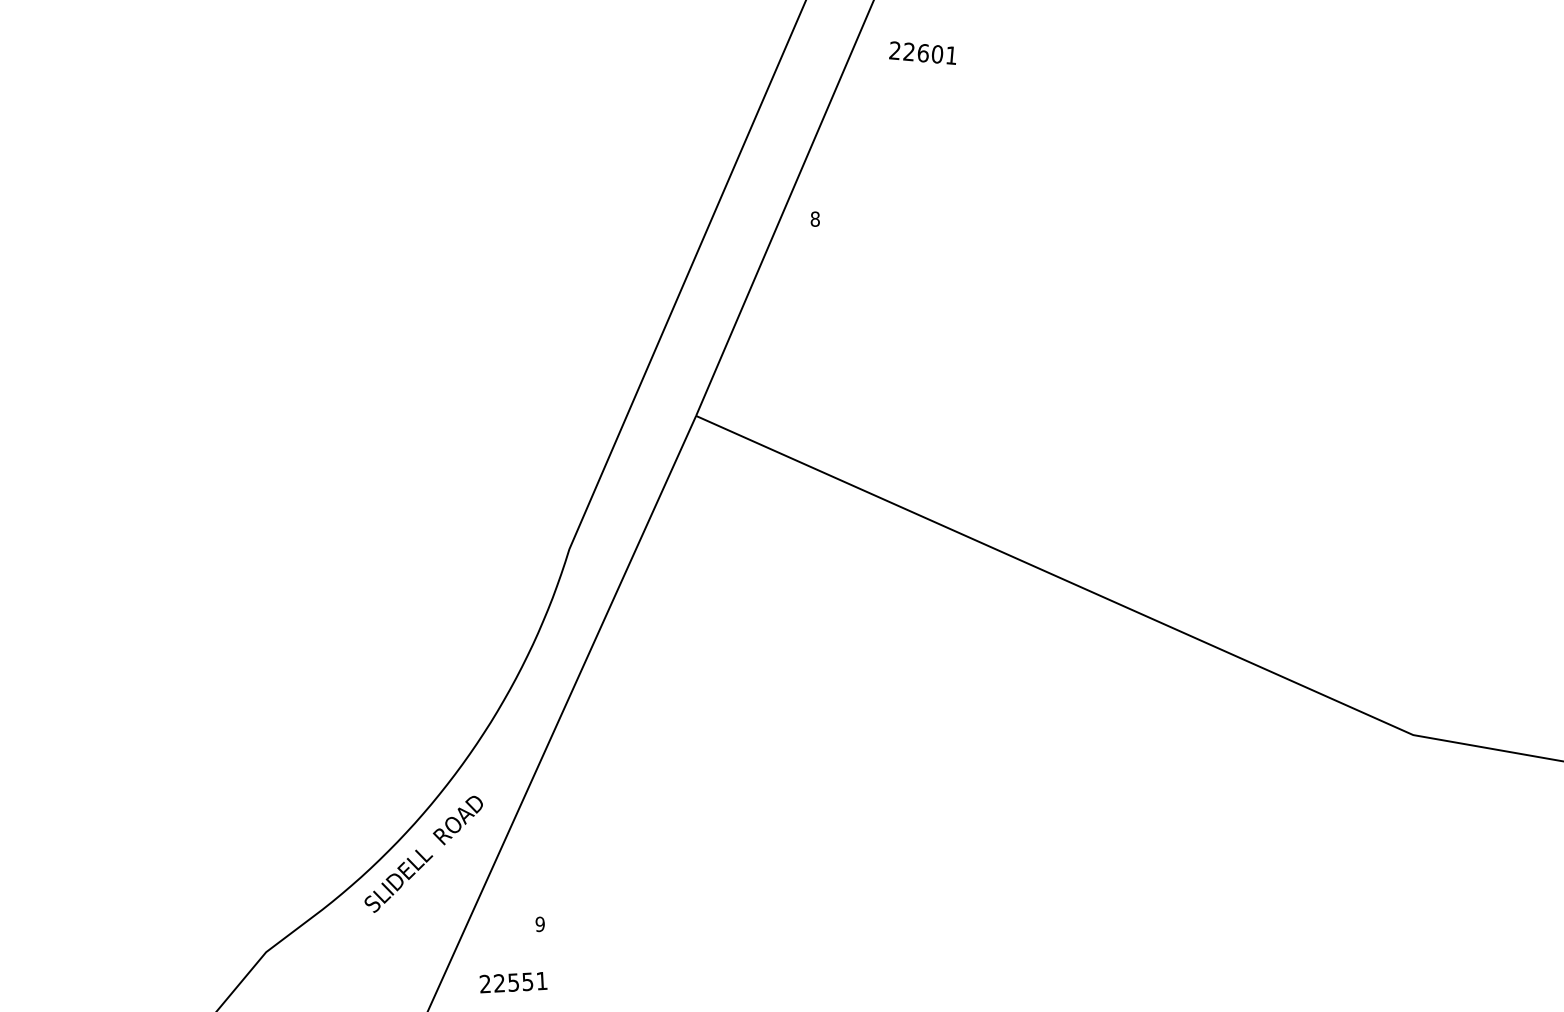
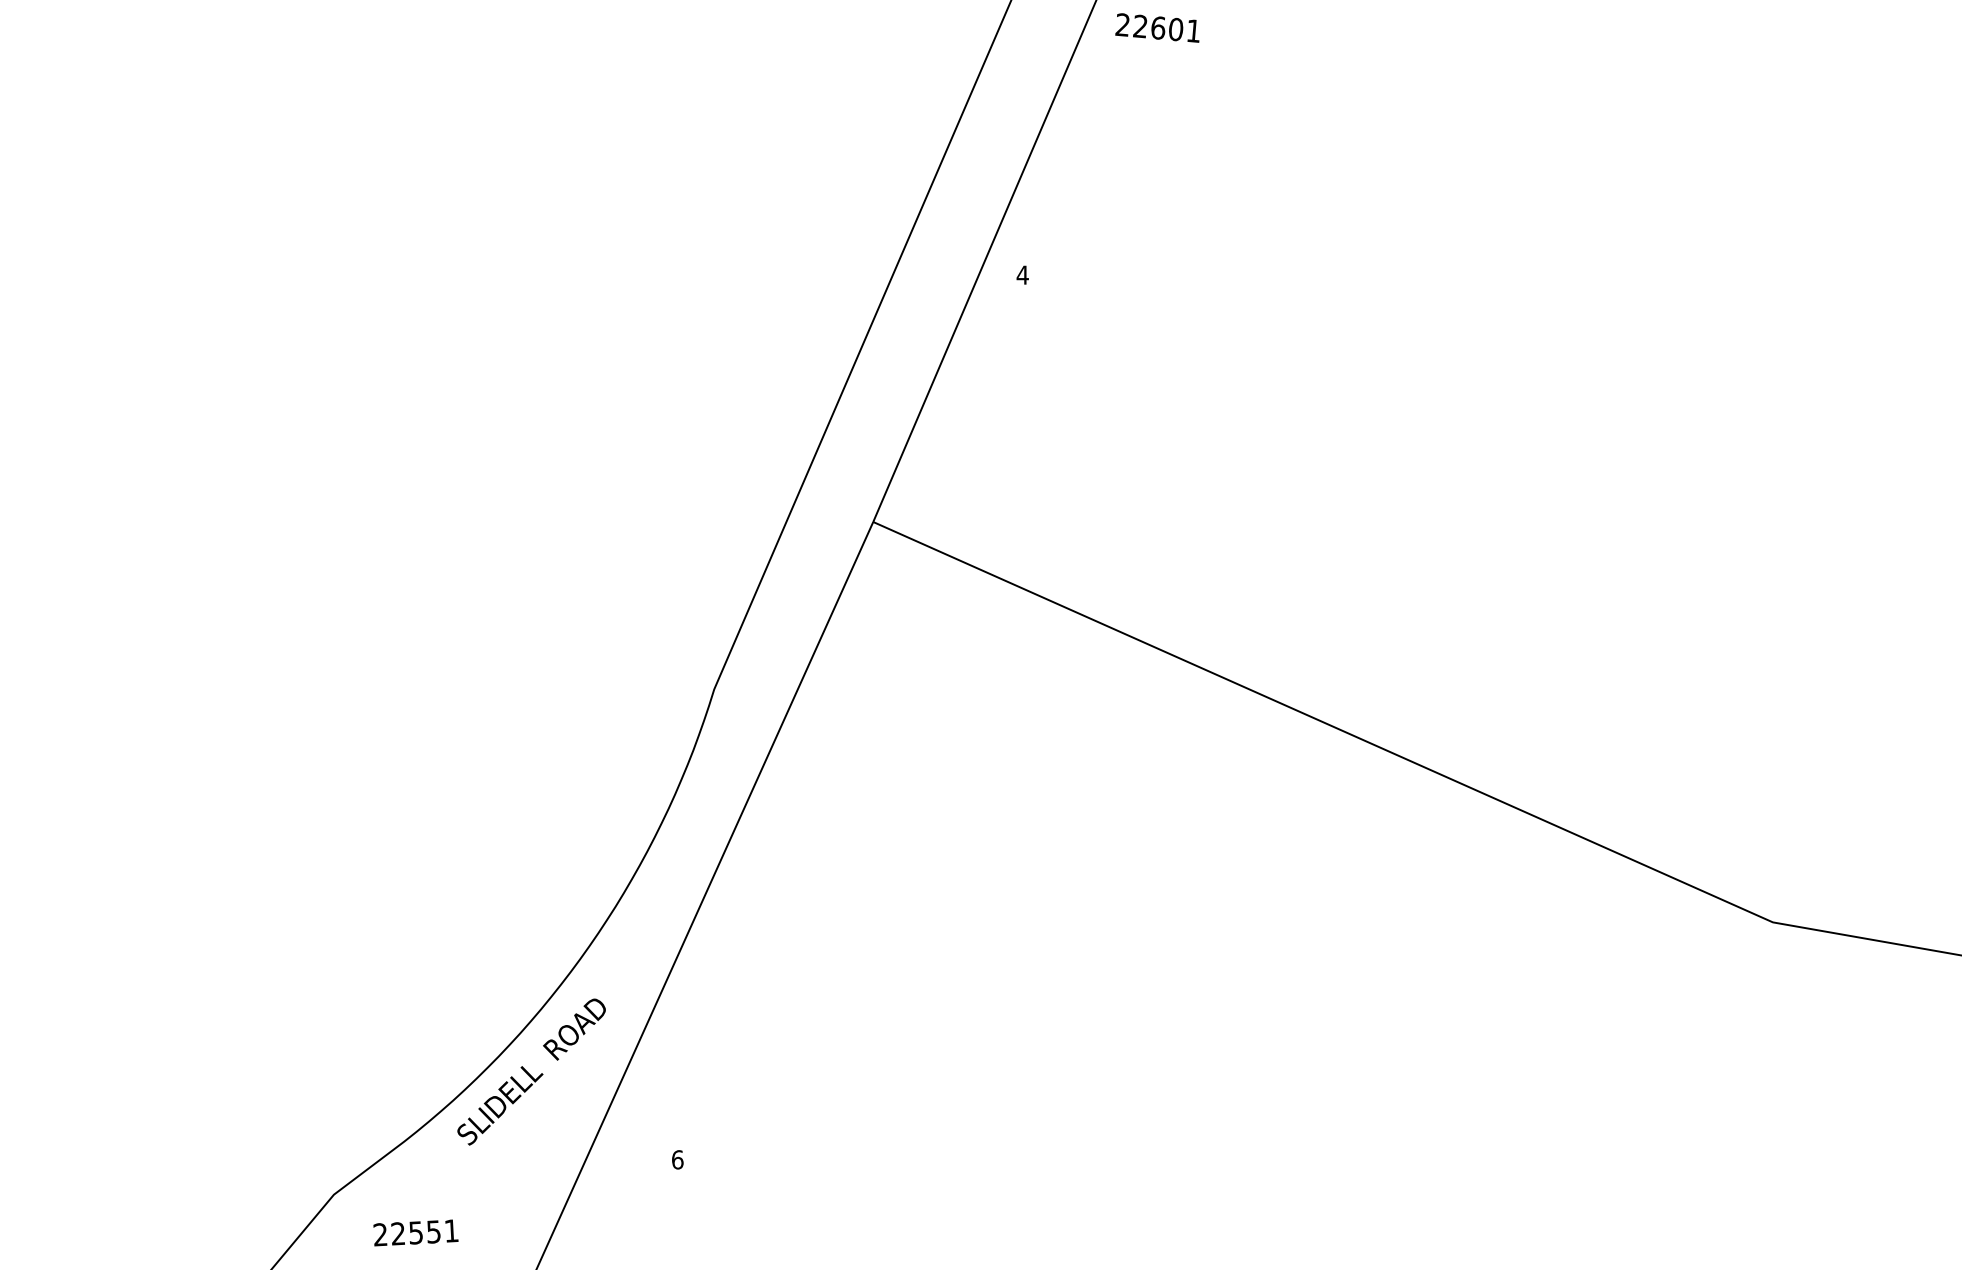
text: (922, 52) -> (1157, 27), moved
text: (815, 218) -> (1023, 274), 8 -> 4
text: (539, 924) -> (676, 1160), 9 -> 6
text: (513, 982) -> (415, 1232), moved

